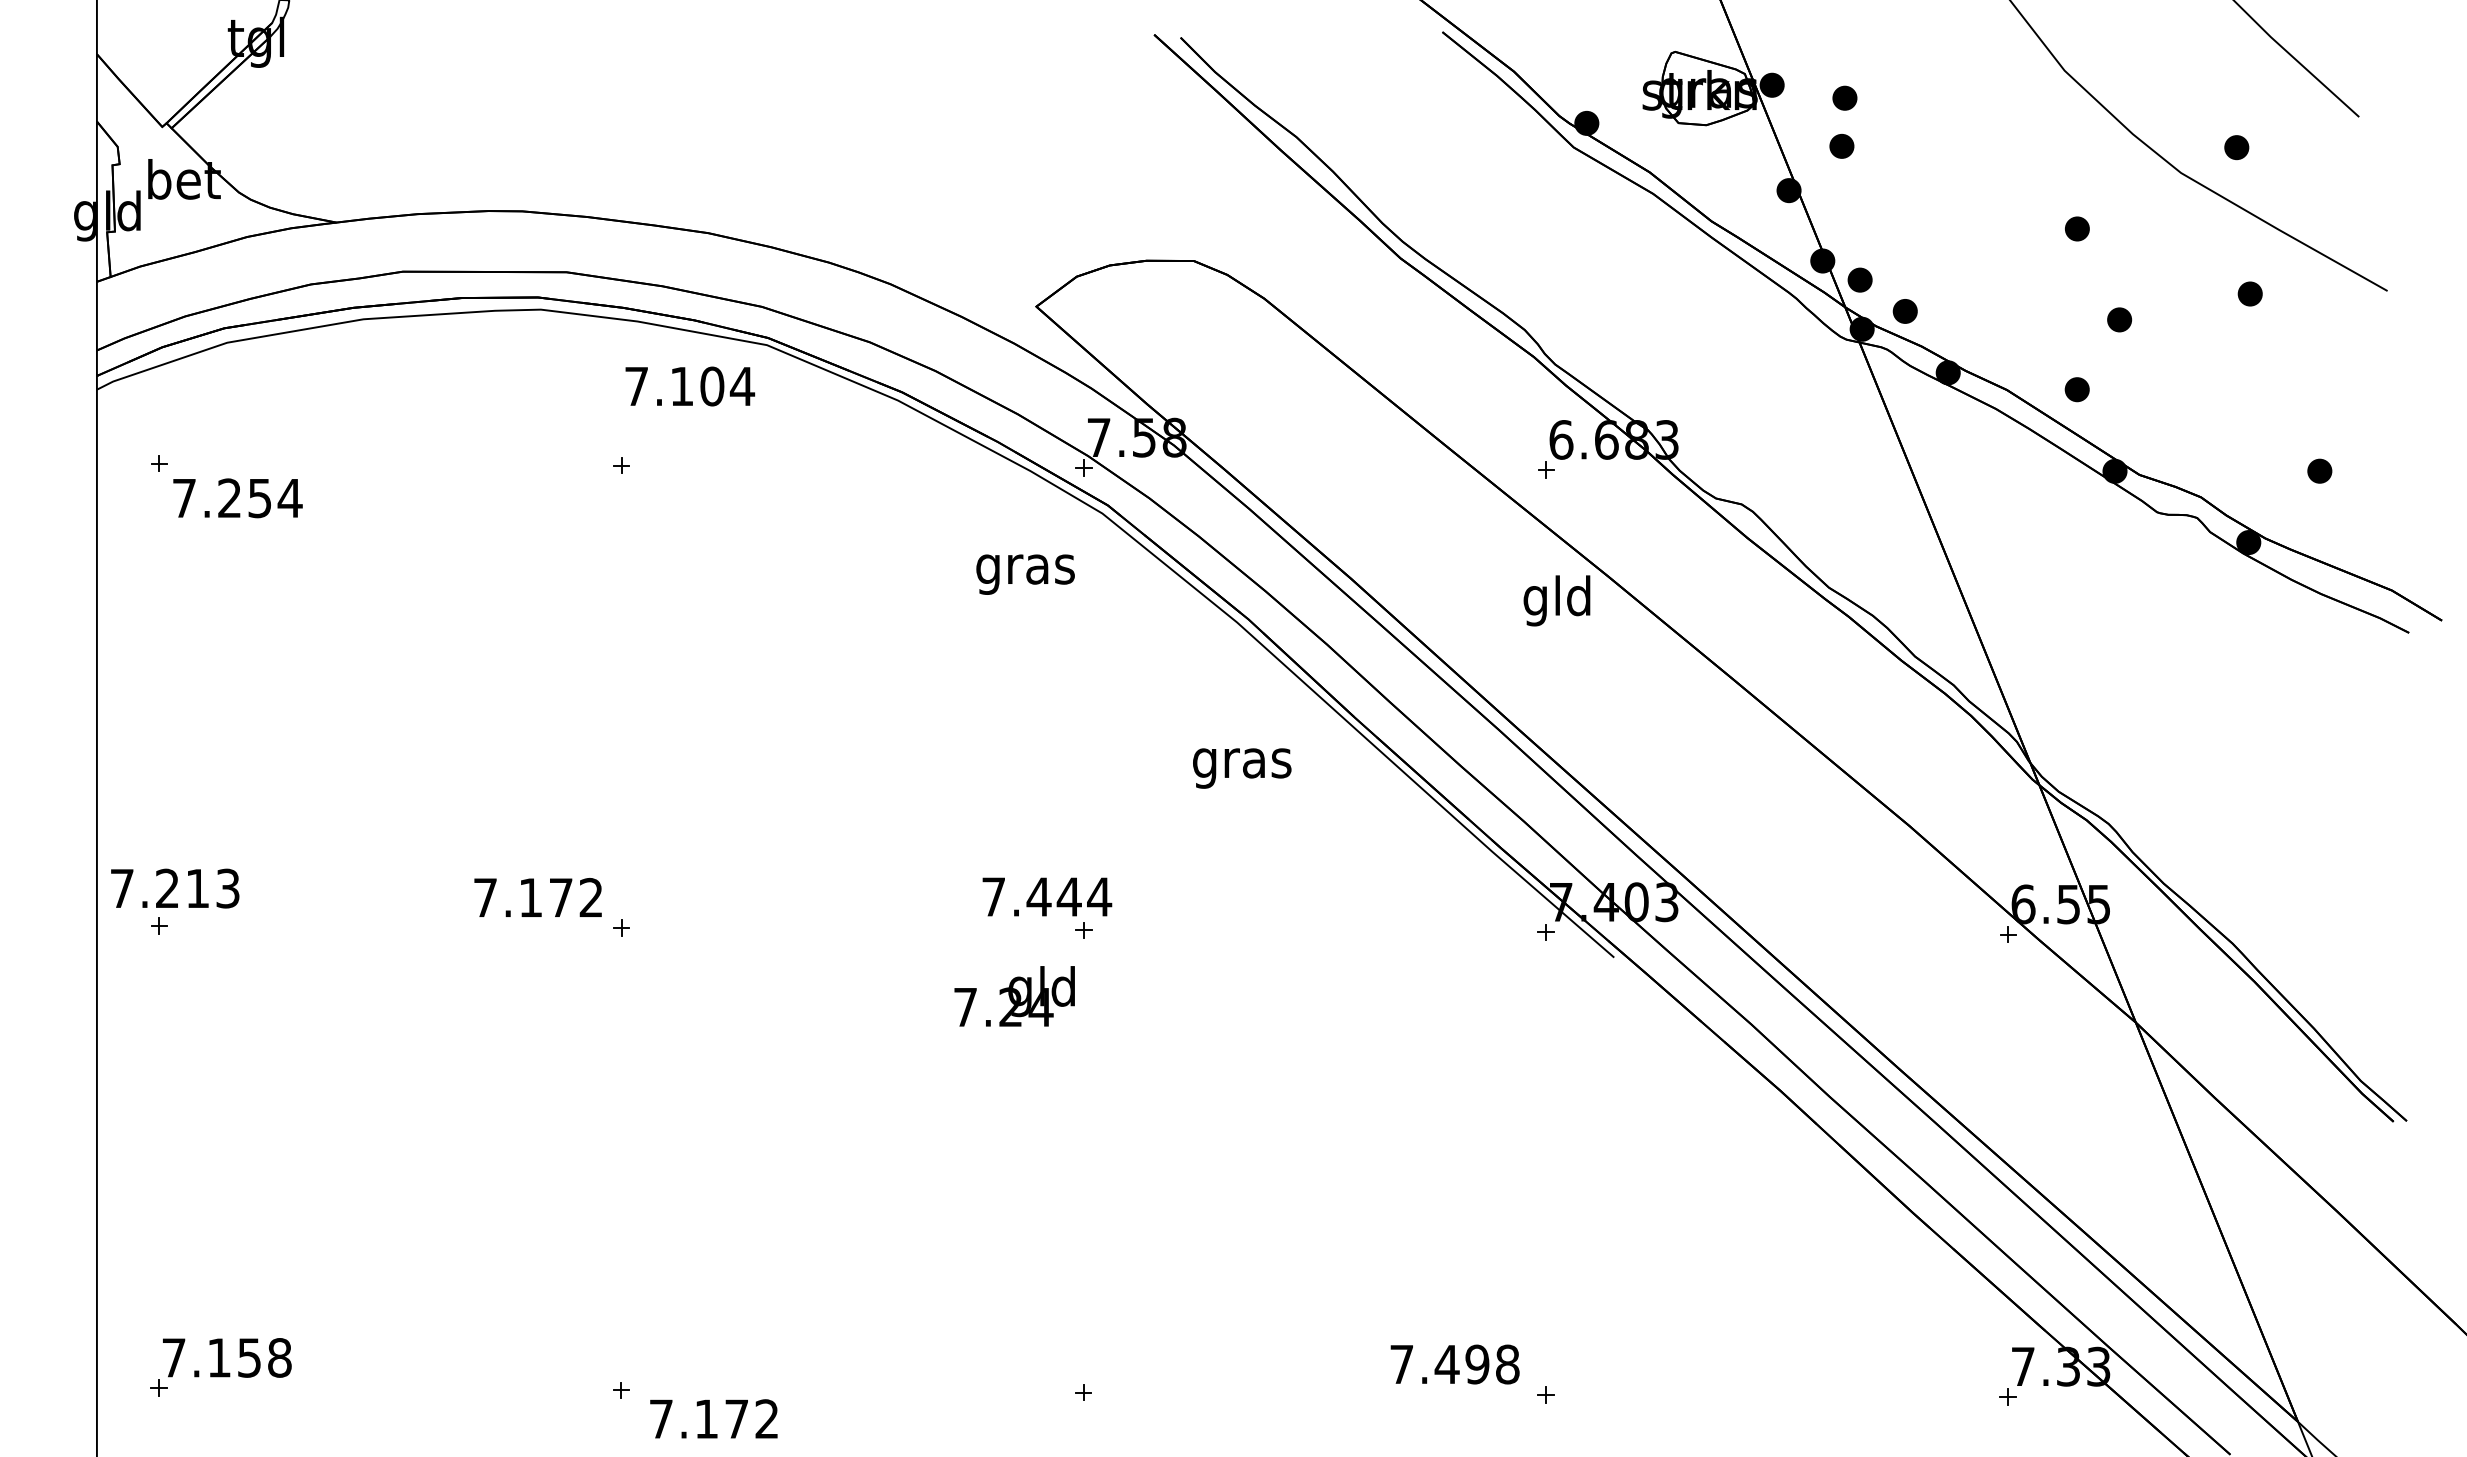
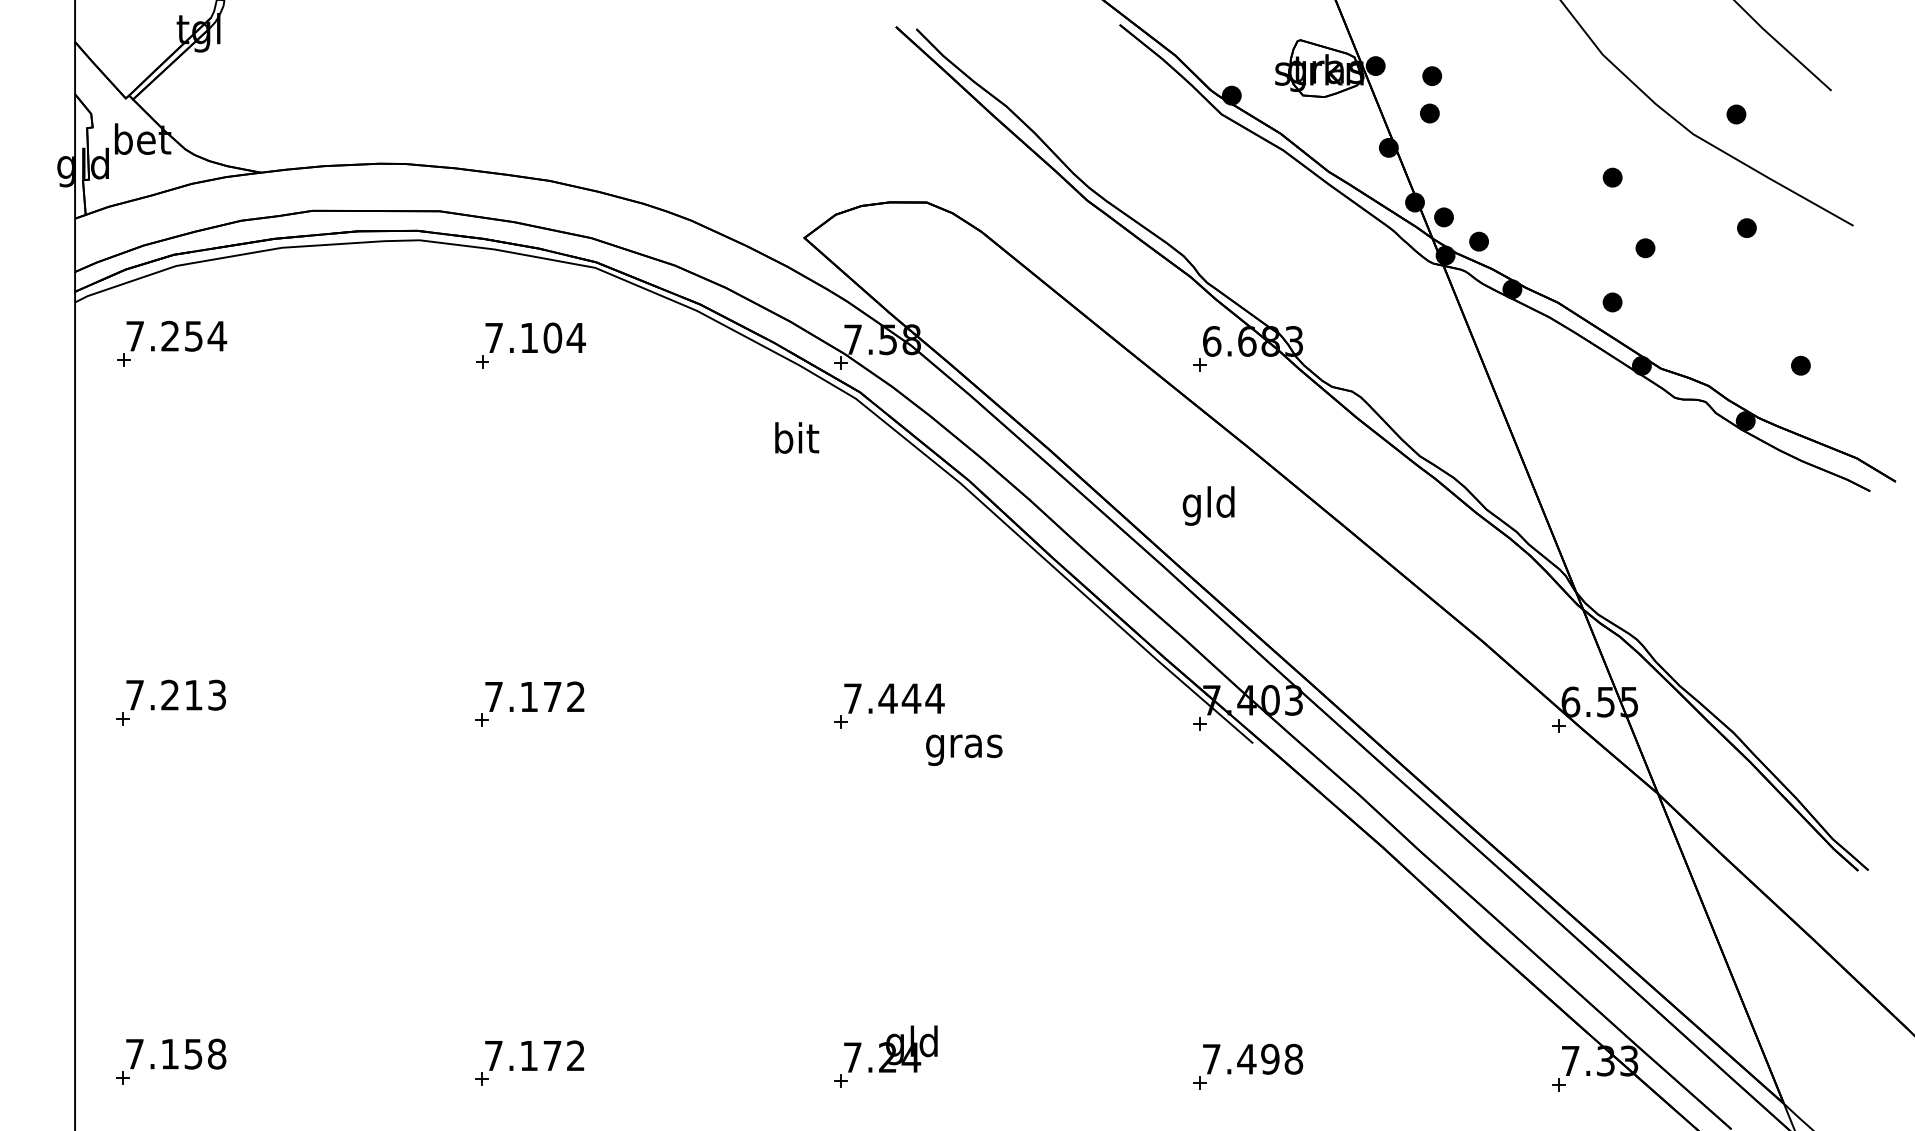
text: (690, 386) -> (535, 338), moved
text: (237, 498) -> (176, 336), moved
text: (1025, 568) -> (796, 441), gras -> bit
text: (1556, 600) -> (1208, 505), moved
text: (1242, 768) -> (964, 750), moved
text: (175, 888) -> (176, 695), moved
text: (1047, 896) -> (894, 698), moved
text: (537, 897) -> (534, 696), moved
text: (1014, 996) -> (890, 1049), moved
text: (1454, 1364) -> (1252, 1059), moved
text: (713, 1418) -> (534, 1055), moved

